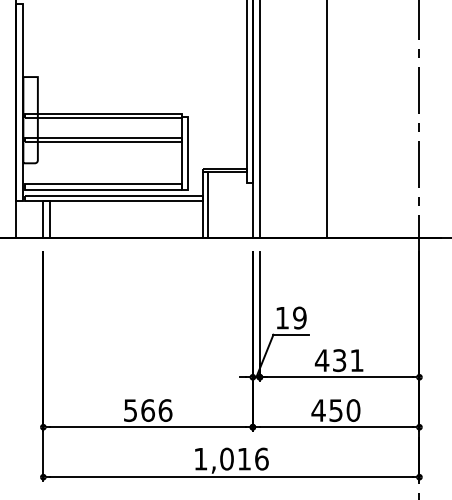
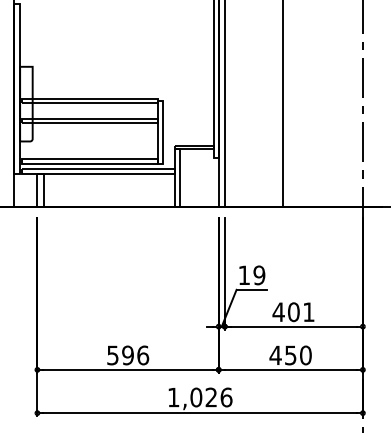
text: (339, 360) -> (293, 312), 431 -> 401
text: (148, 410) -> (128, 355), 566 -> 596
text: (243, 459) -> (210, 397), 1,016 -> 1,026

